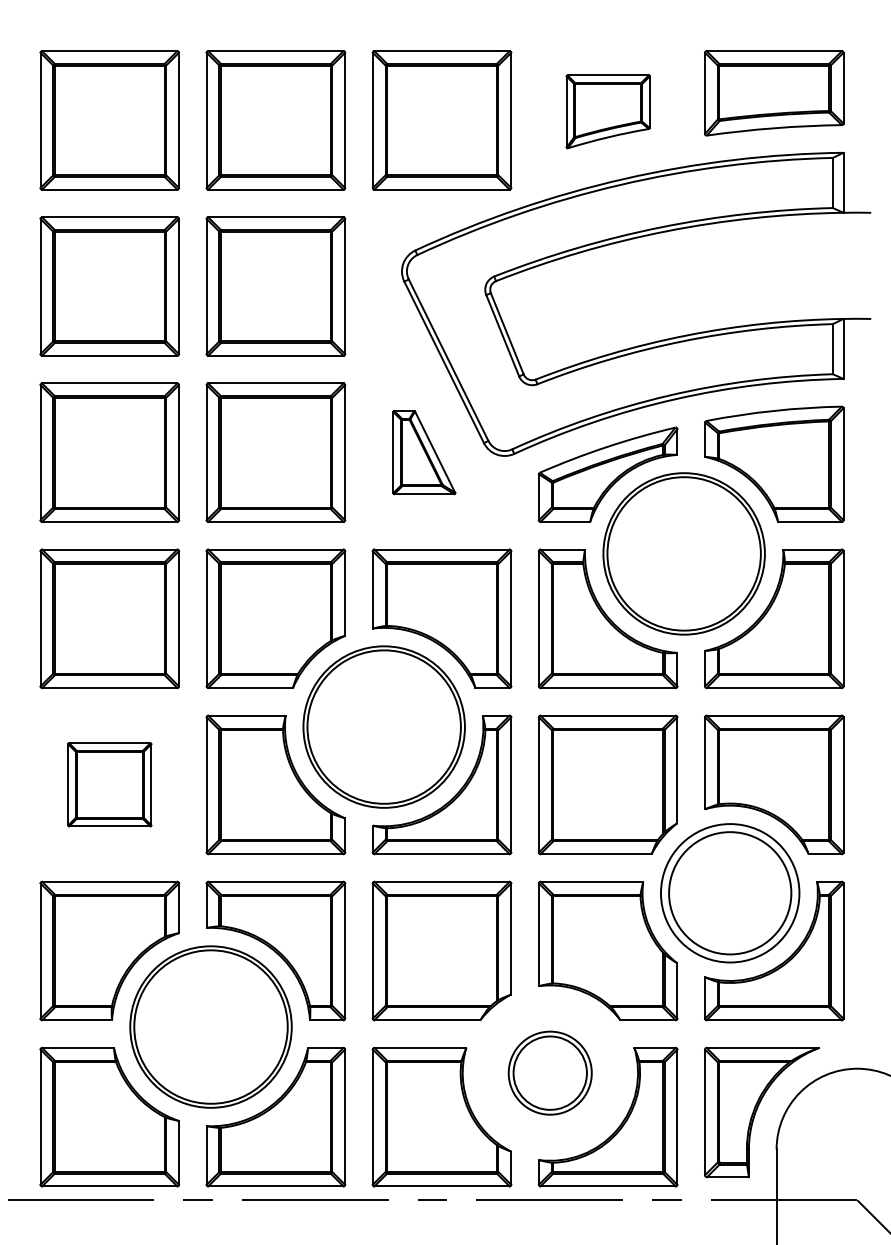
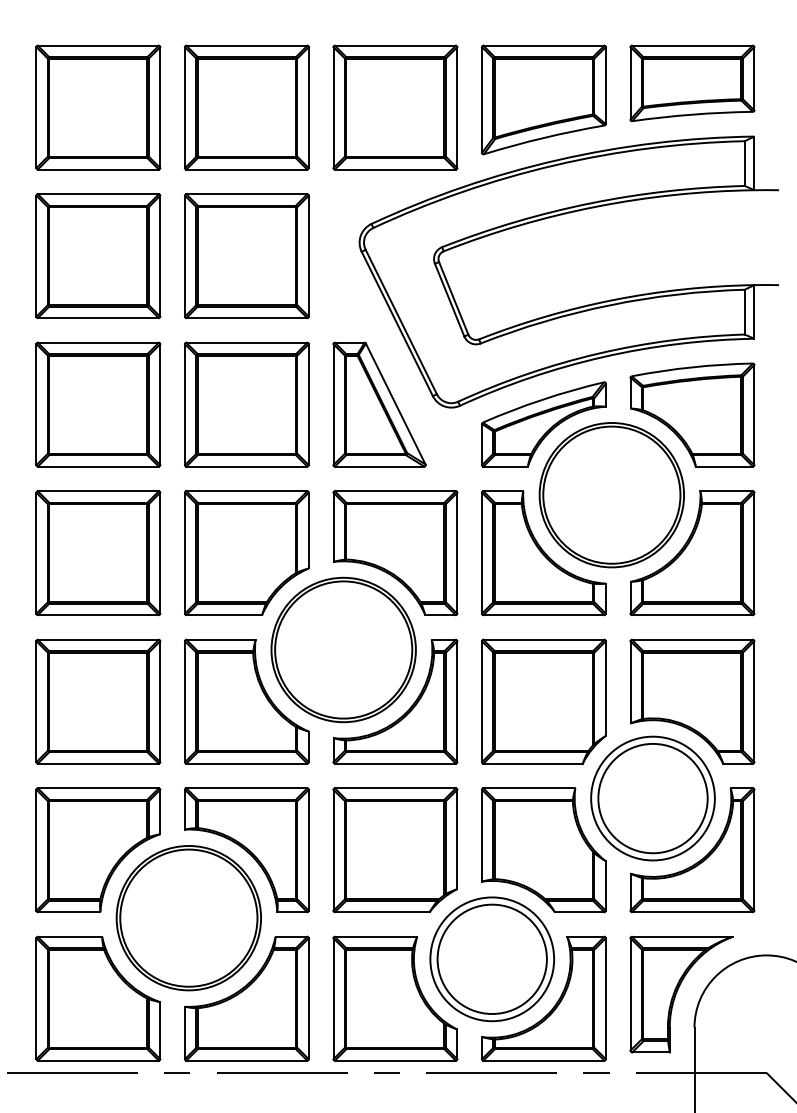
part: (607, 111) -> (543, 99), size x1.67
part: (424, 452) -> (379, 404), size x1.67
part: (109, 784) -> (98, 701), size x1.67
part: (549, 1073) -> (491, 959), size x1.67

